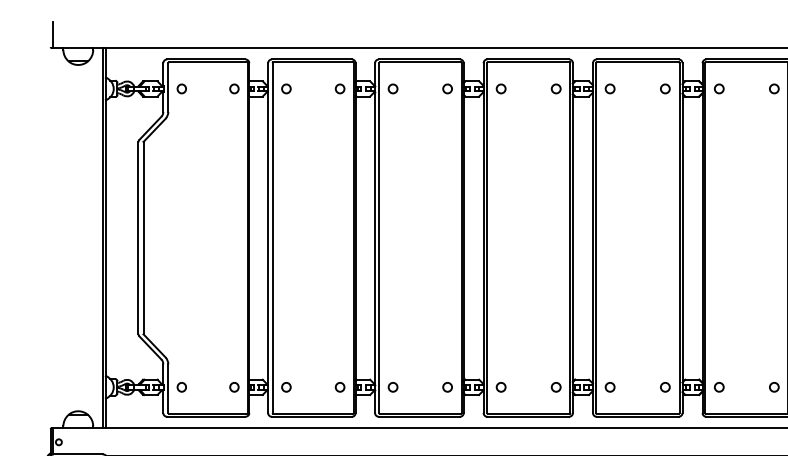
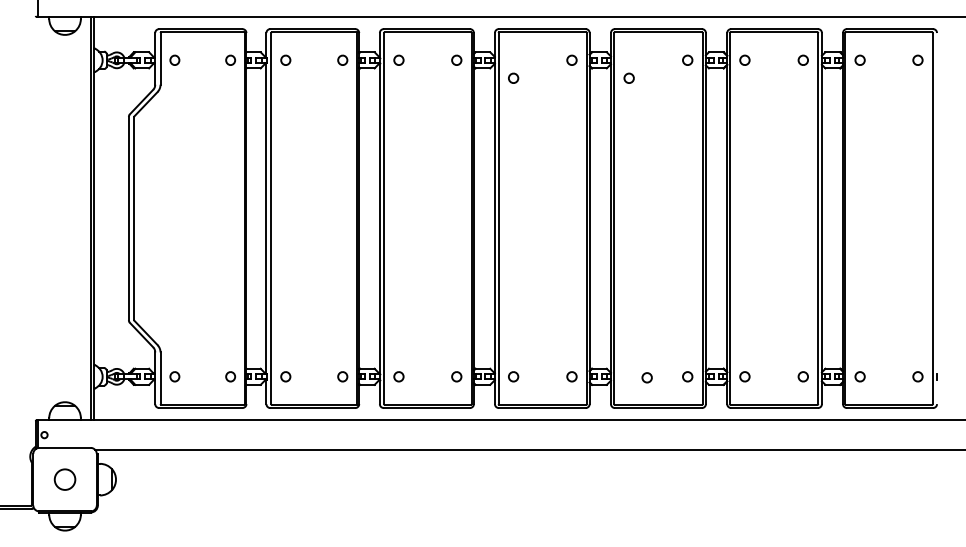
part: (501, 88) -> (513, 77), moved
circle: (609, 88) -> (628, 77), moved
circle: (609, 387) -> (646, 377), moved

